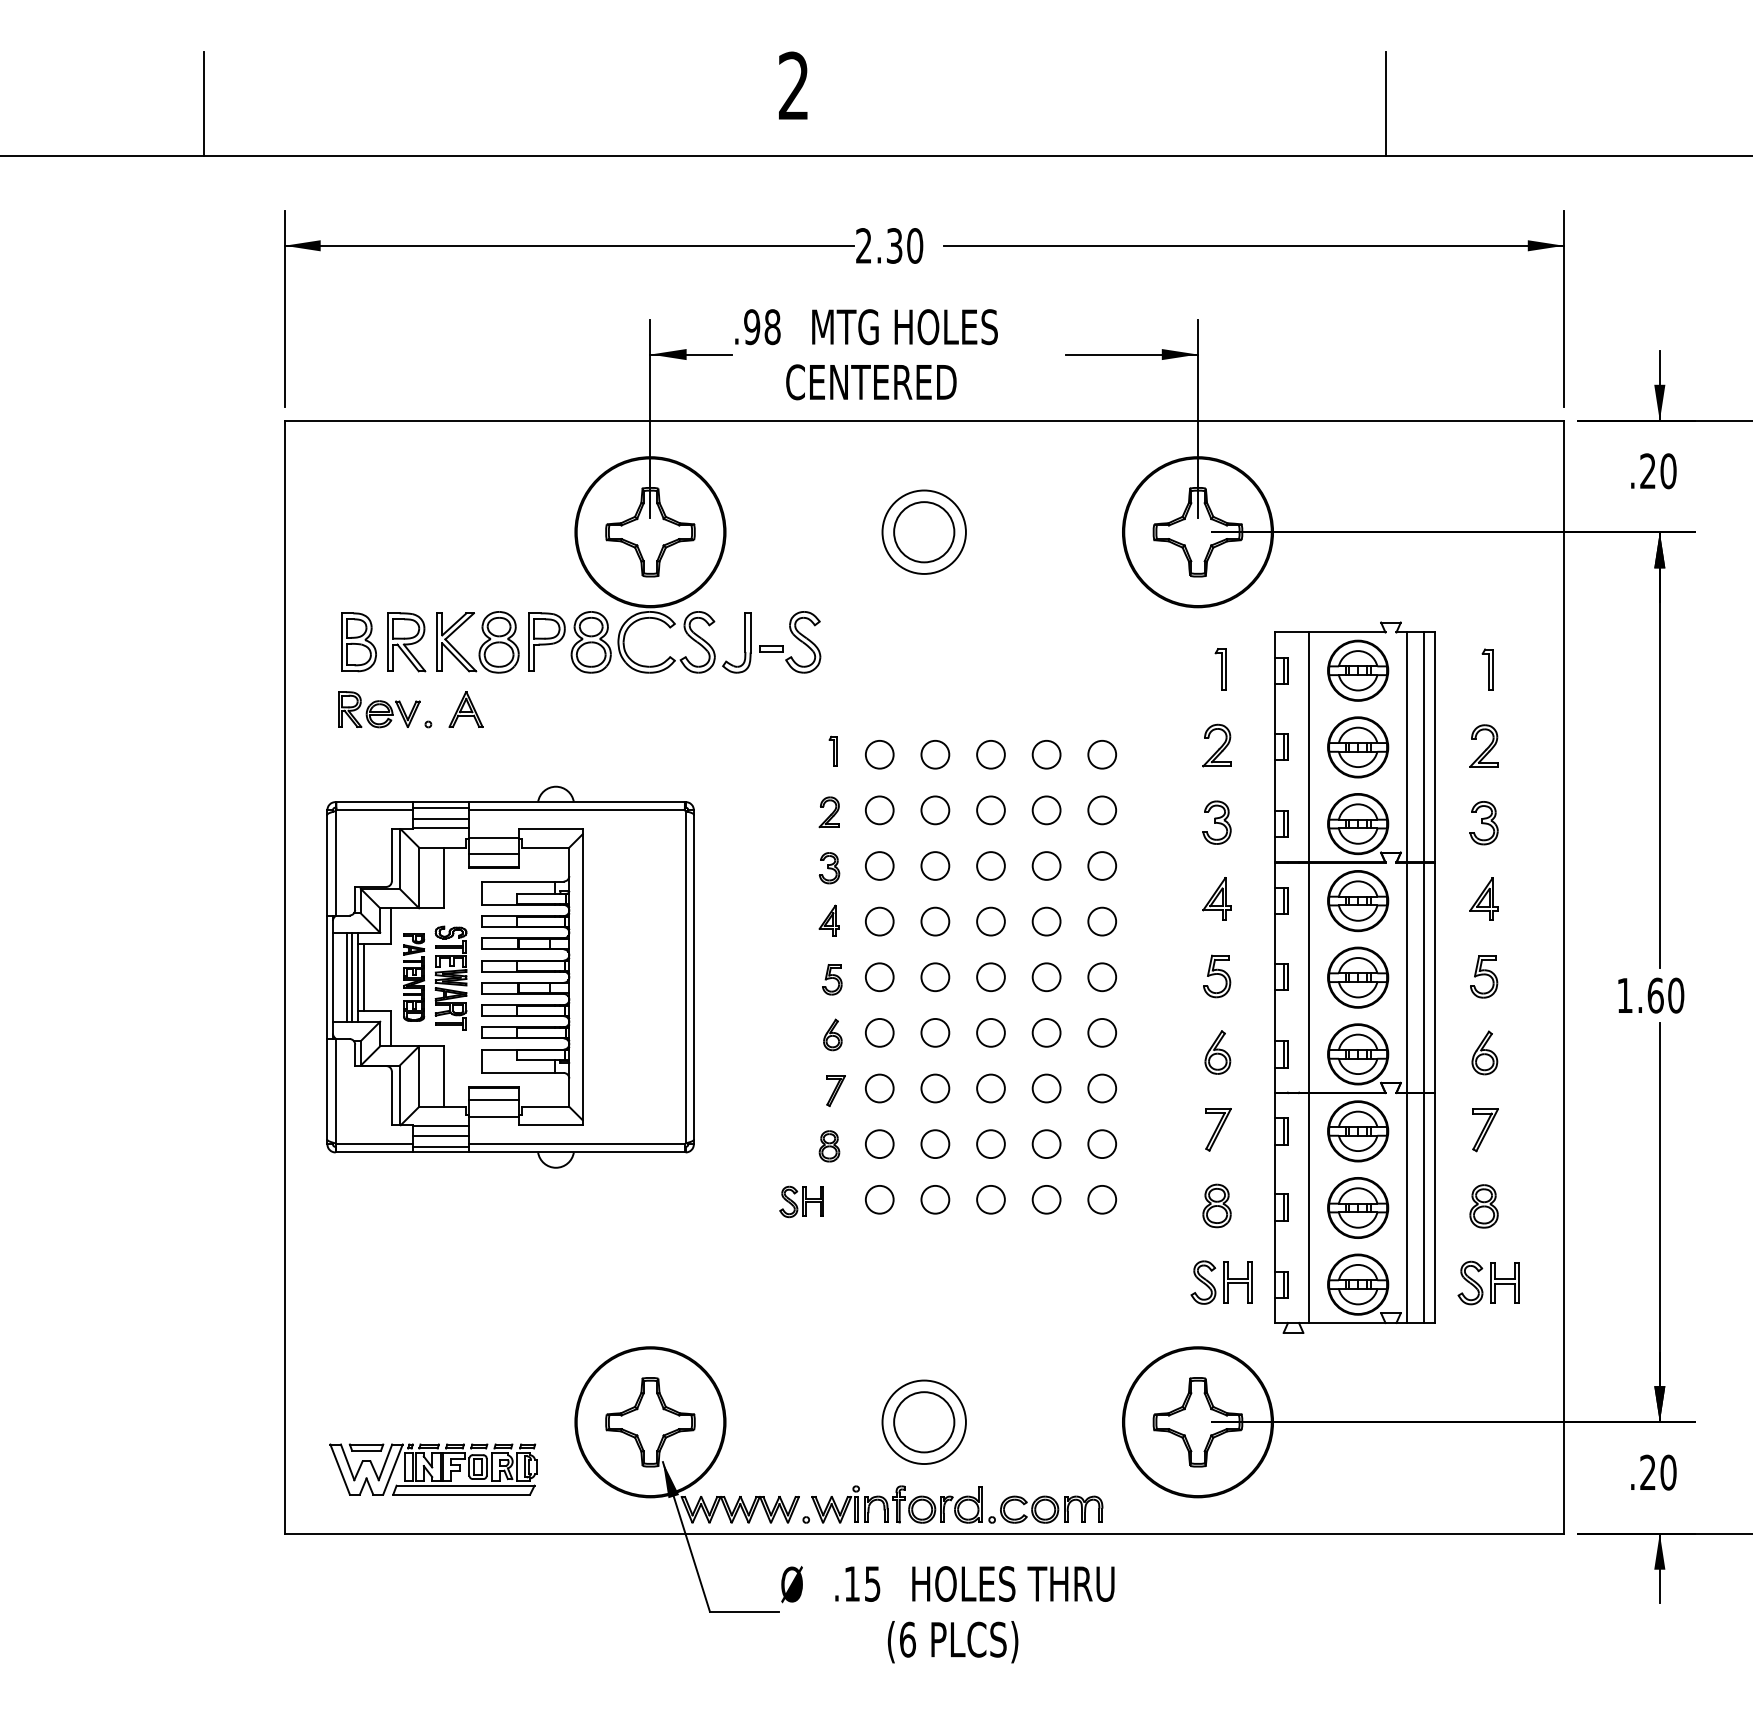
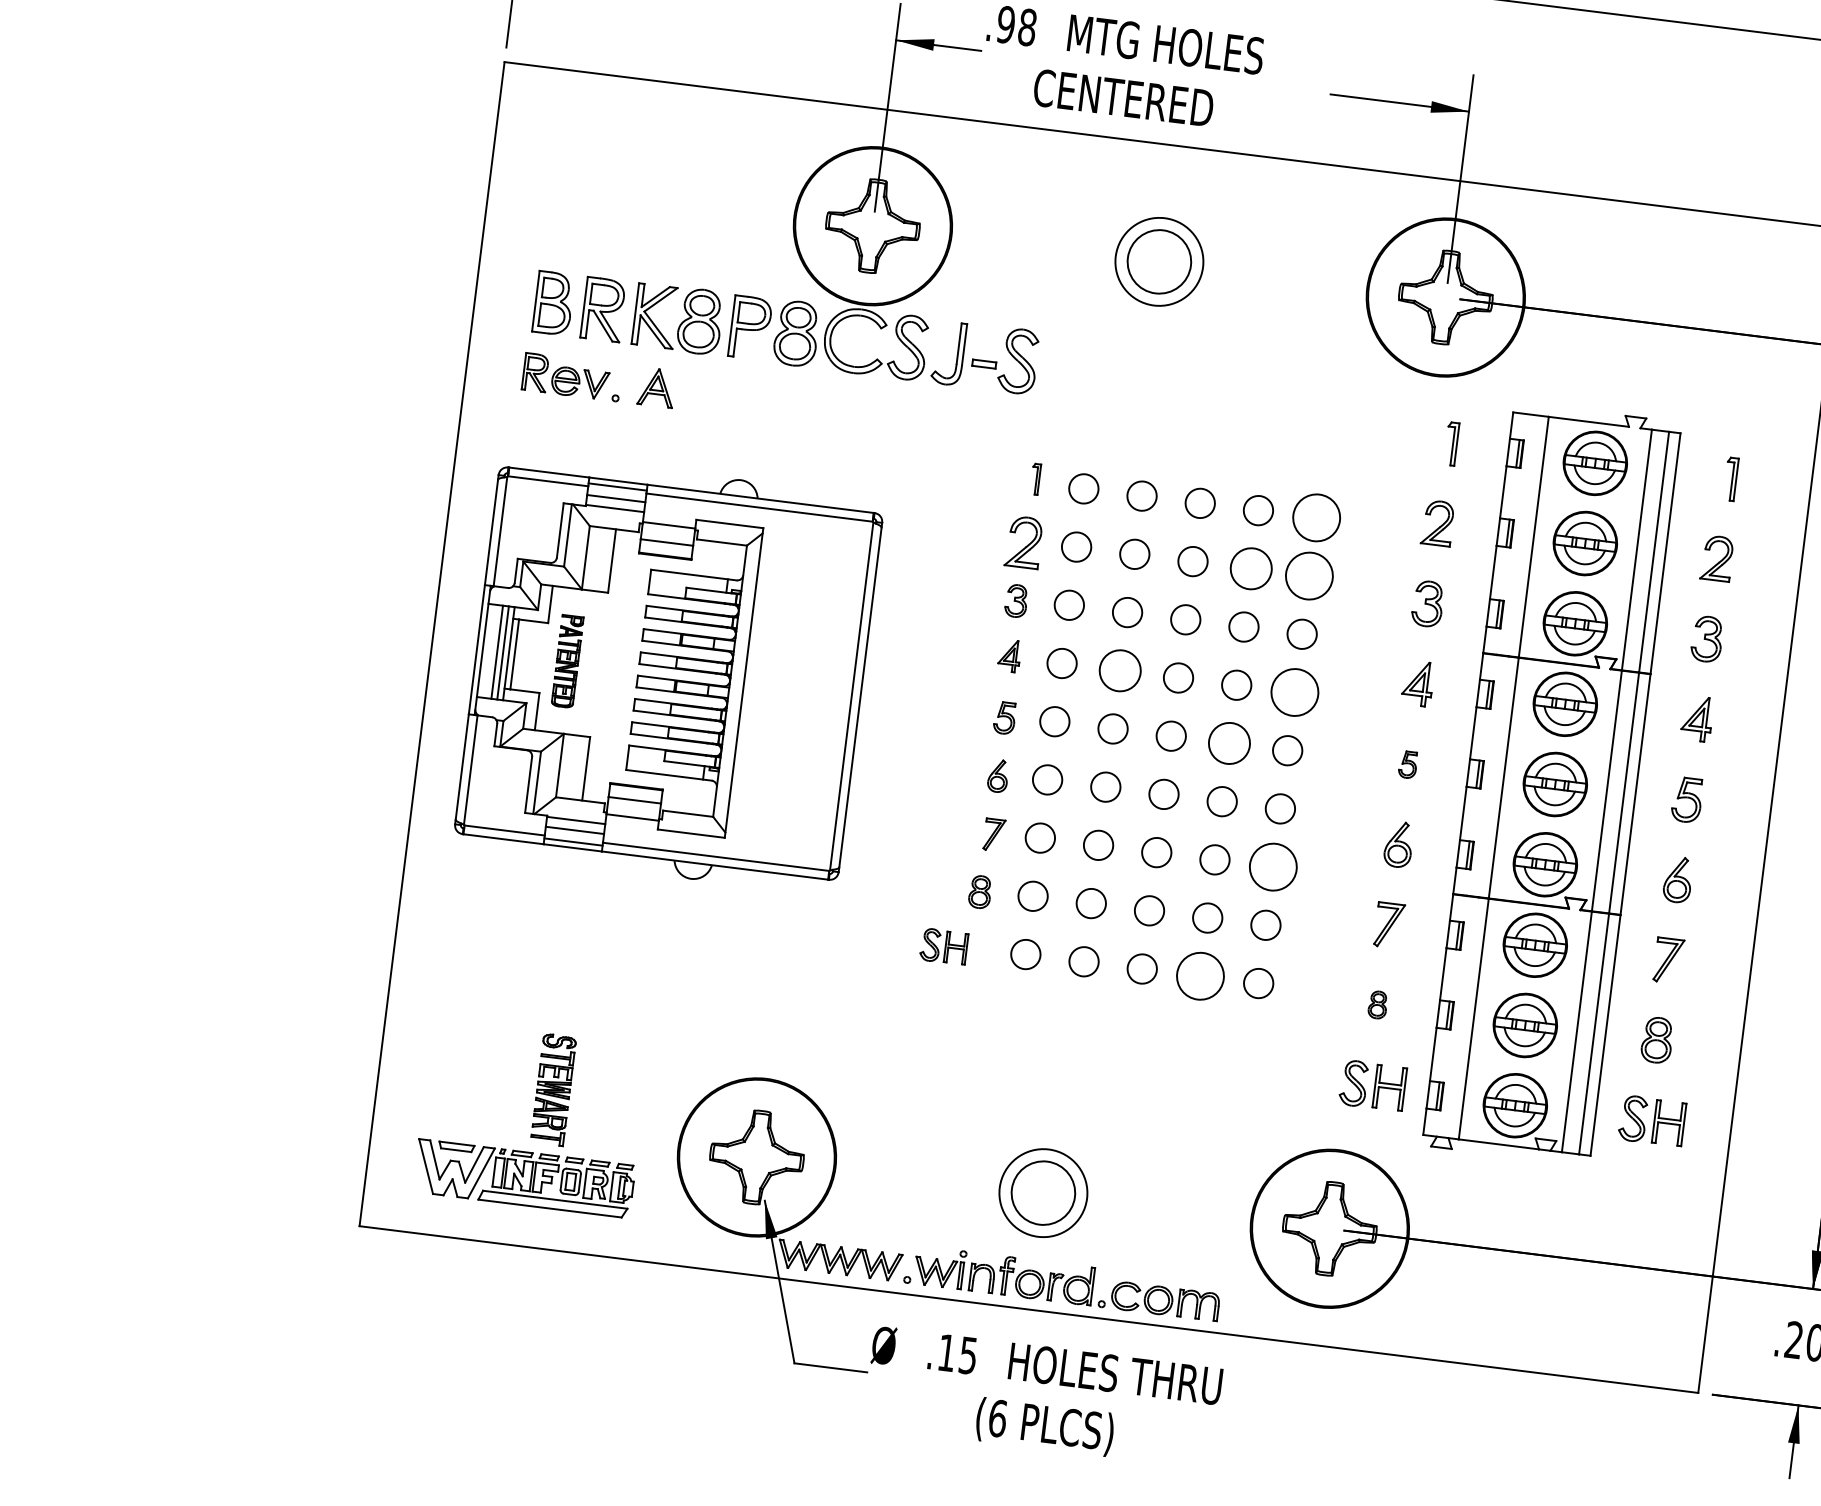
circle: (1102, 754) -> (1316, 517), size x1.6
circle: (1046, 810) -> (1251, 568), size x1.4
circle: (1102, 810) -> (1309, 576), size x1.6
part: (828, 812) -> (1022, 542), size x1.6
circle: (935, 921) -> (1120, 670), size x1.4
circle: (1102, 921) -> (1295, 692), size x1.6
part: (1217, 976) -> (1408, 764), size x0.6
part: (450, 977) -> (553, 1088), moved
circle: (1046, 977) -> (1229, 743), size x1.4
circle: (1101, 1088) -> (1272, 867), size x1.6
circle: (1046, 1199) -> (1200, 975), size x1.6
part: (1216, 1205) -> (1377, 1004), size x0.6

